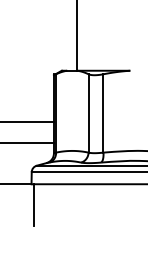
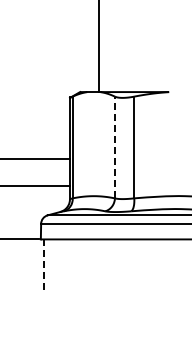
line: (88, 113) -> (114, 147), solid -> dashed
line: (34, 205) -> (44, 266), solid -> dashed

